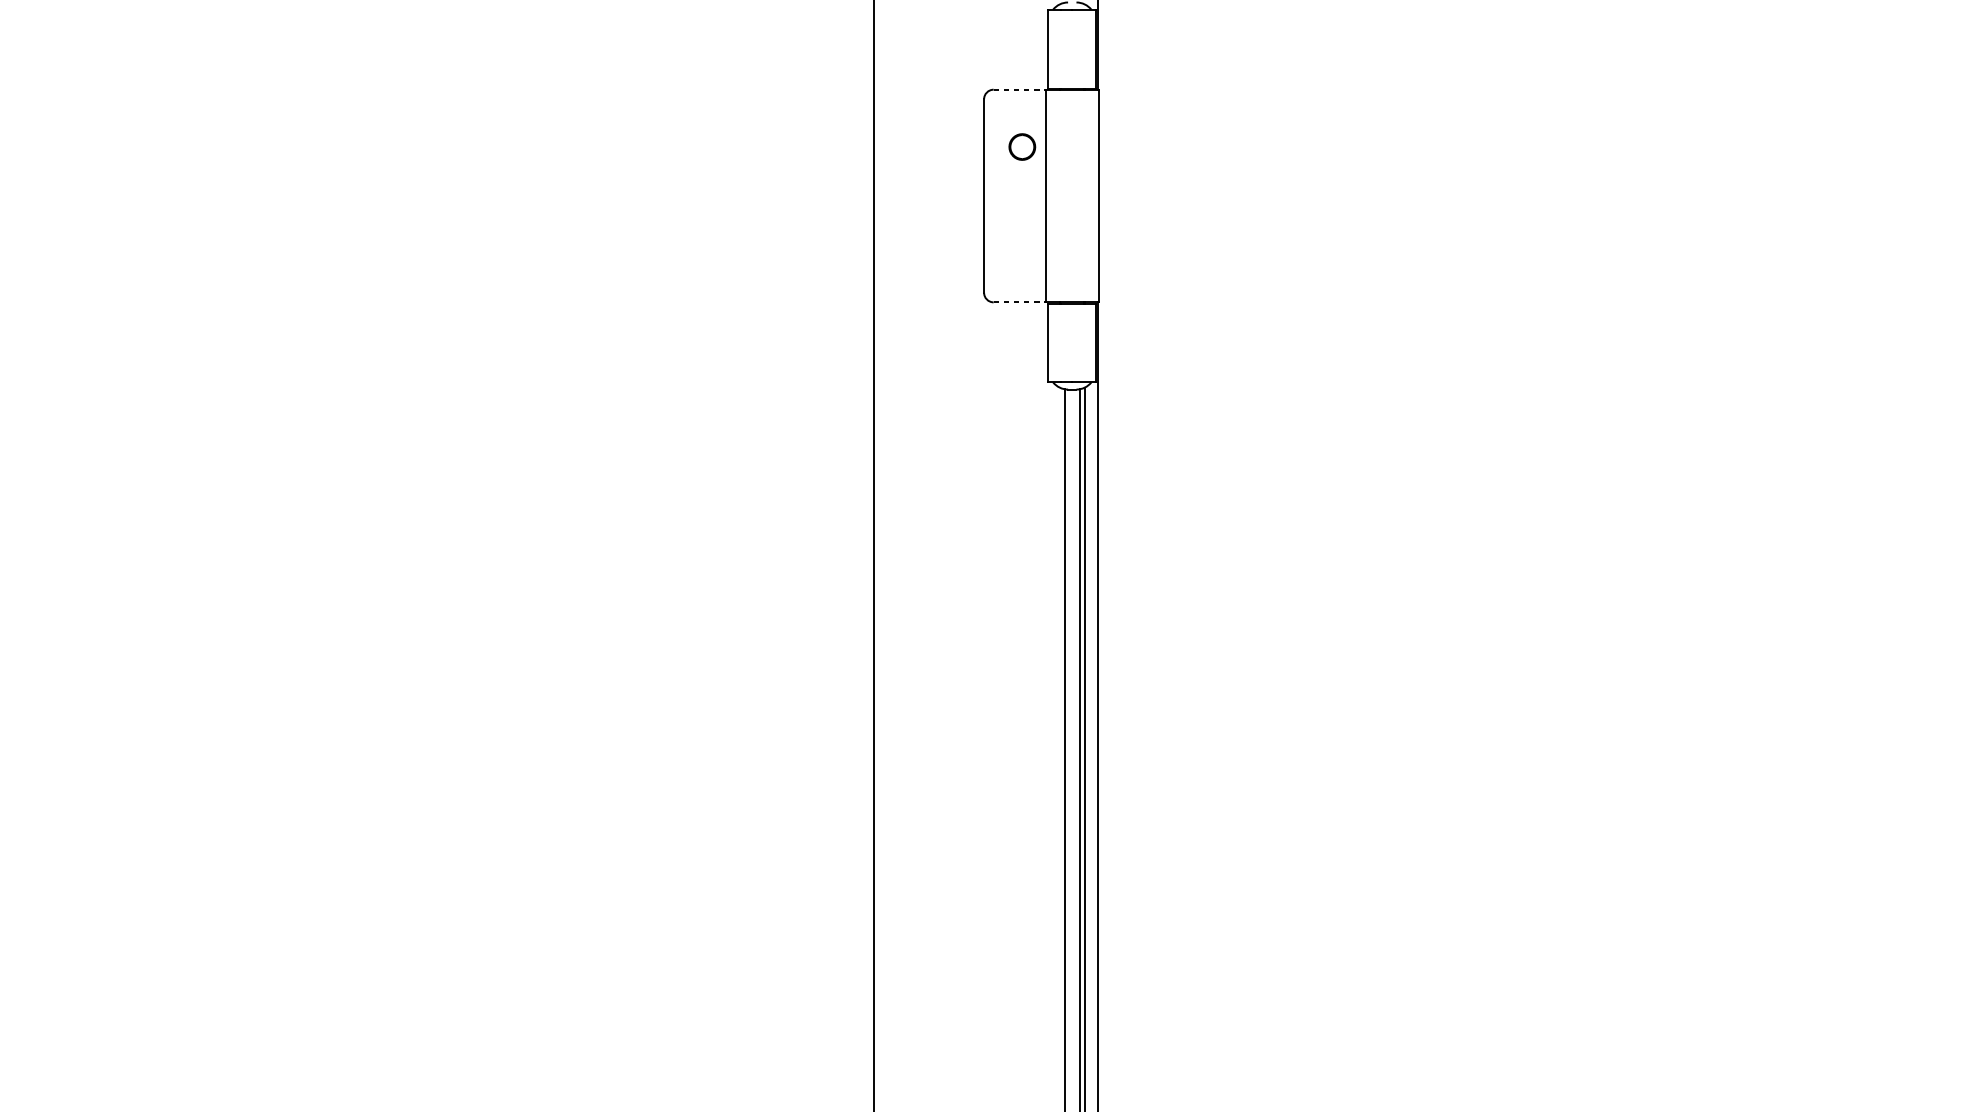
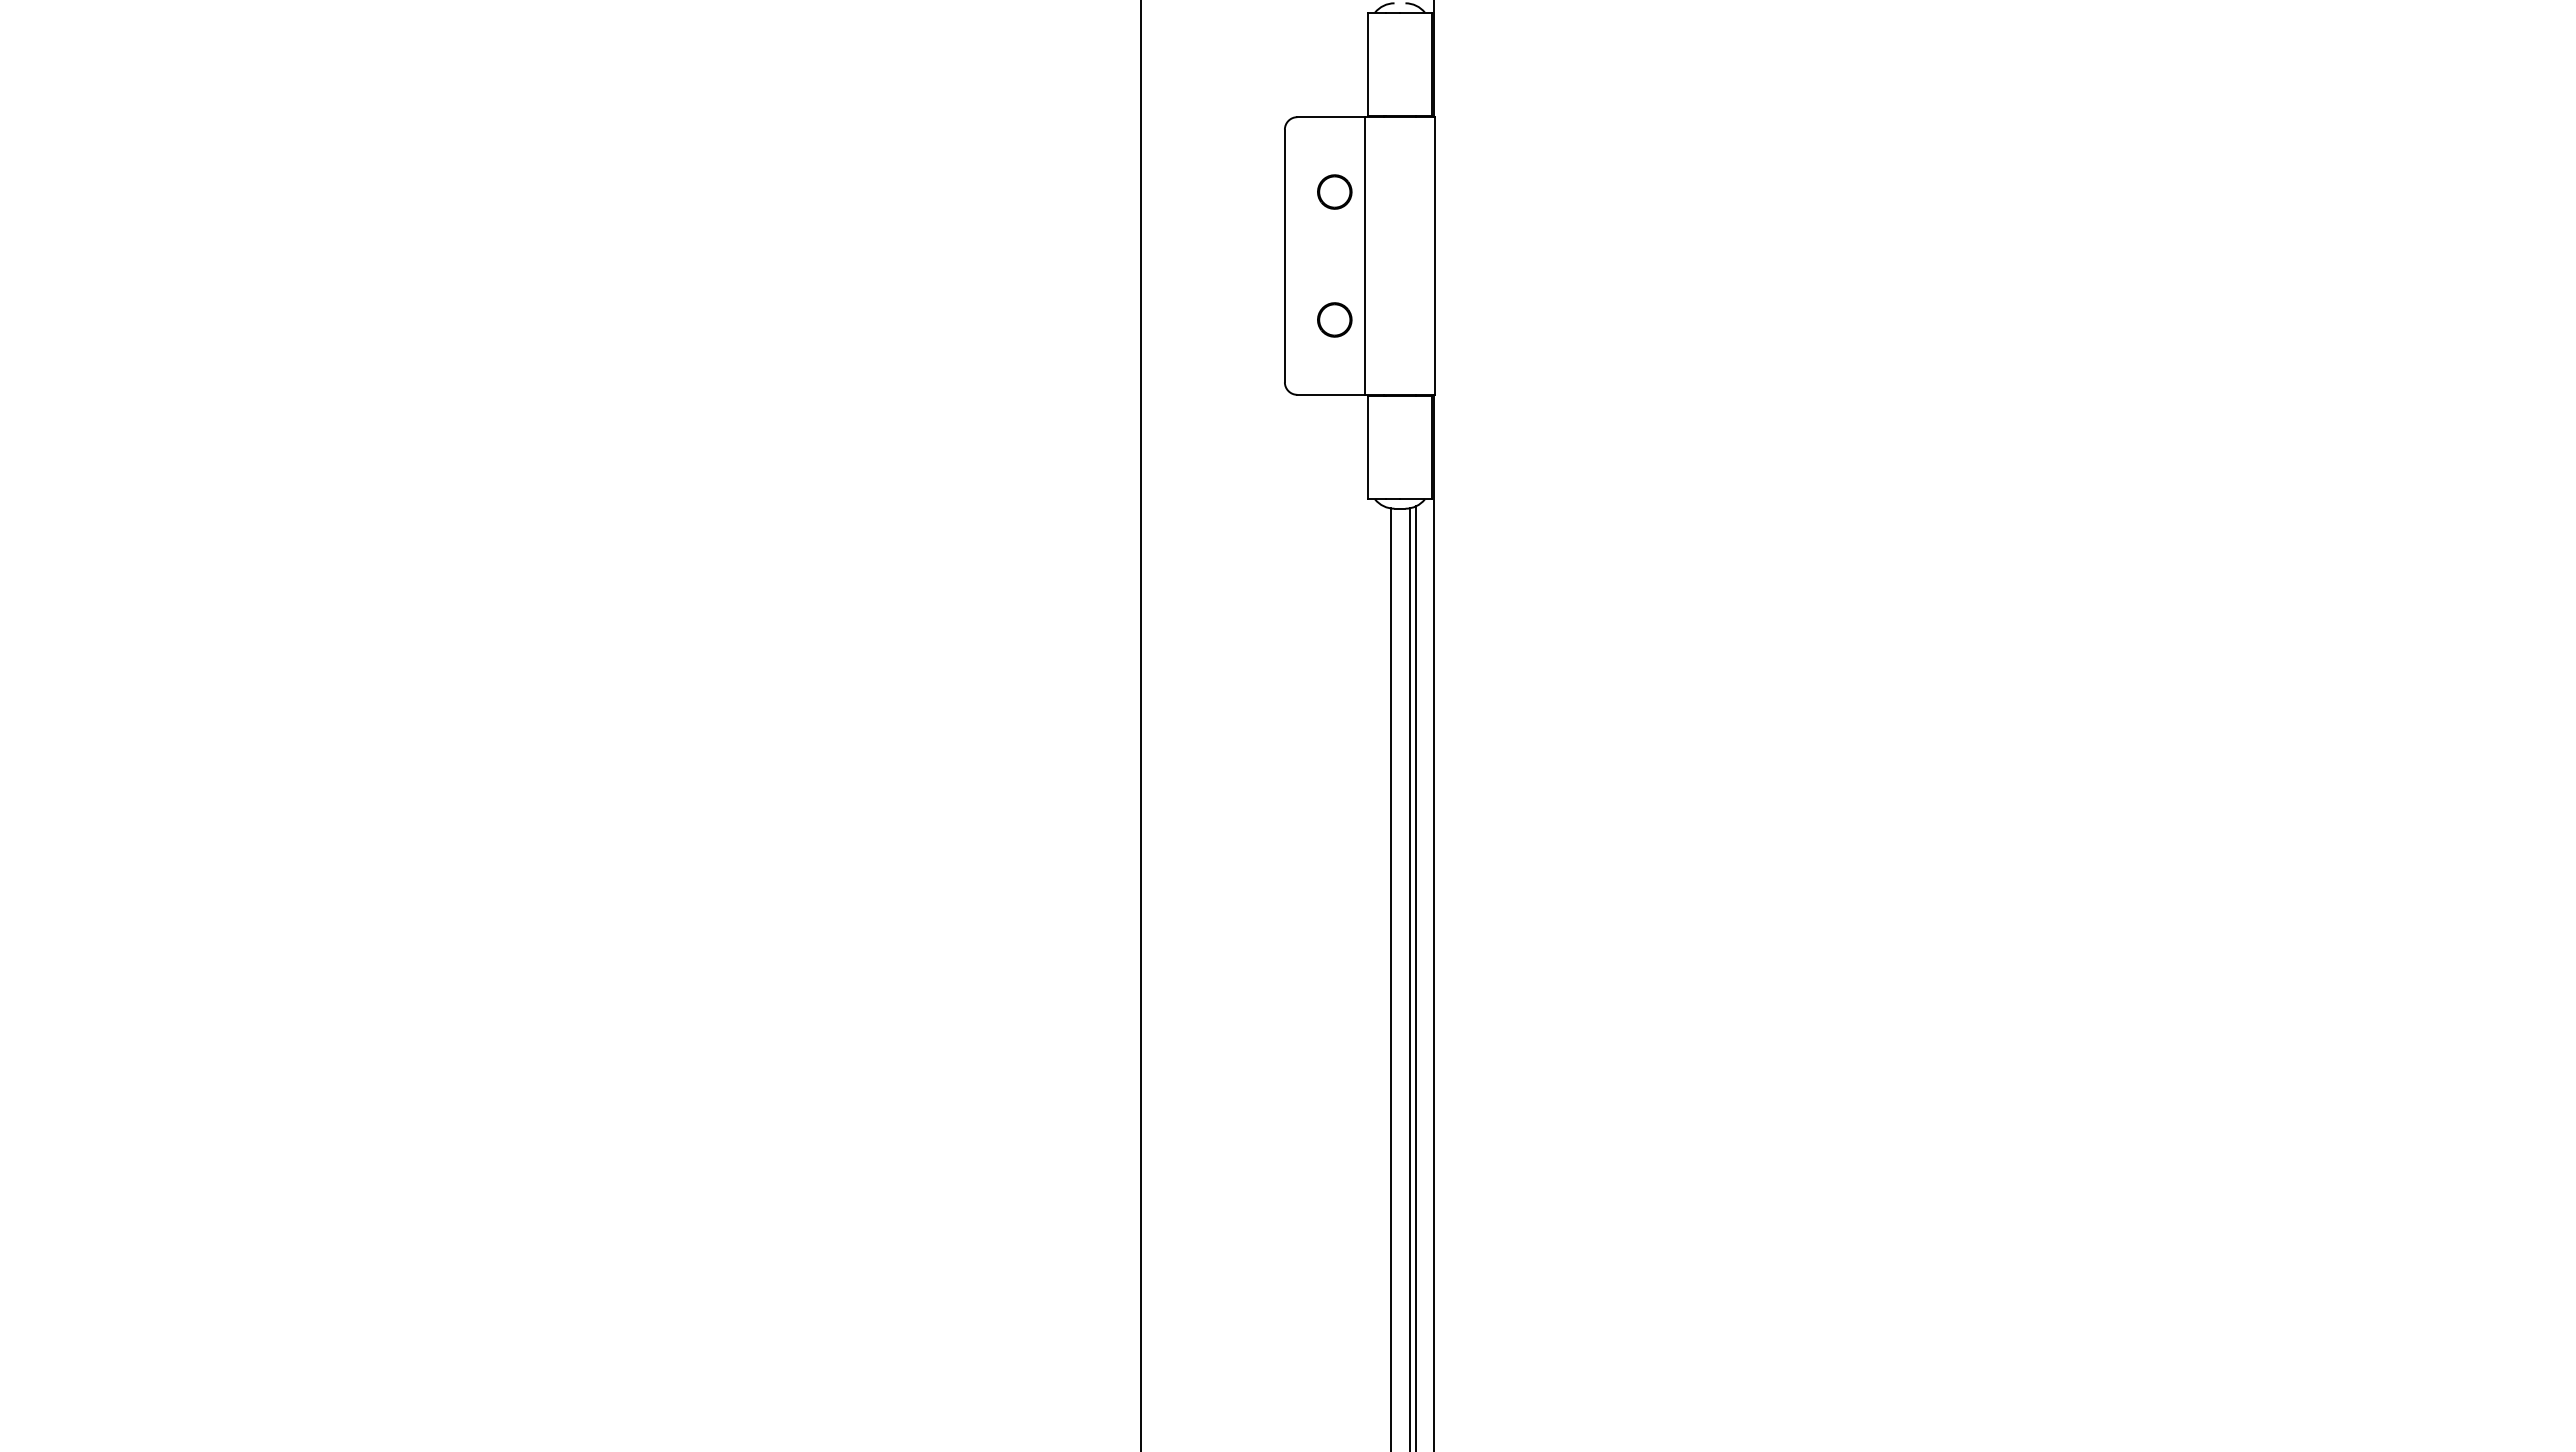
line: (1019, 89) -> (1331, 117), dashed -> solid
part: (1022, 244) -> (1334, 319), added
line: (1019, 302) -> (1331, 394), dashed -> solid

